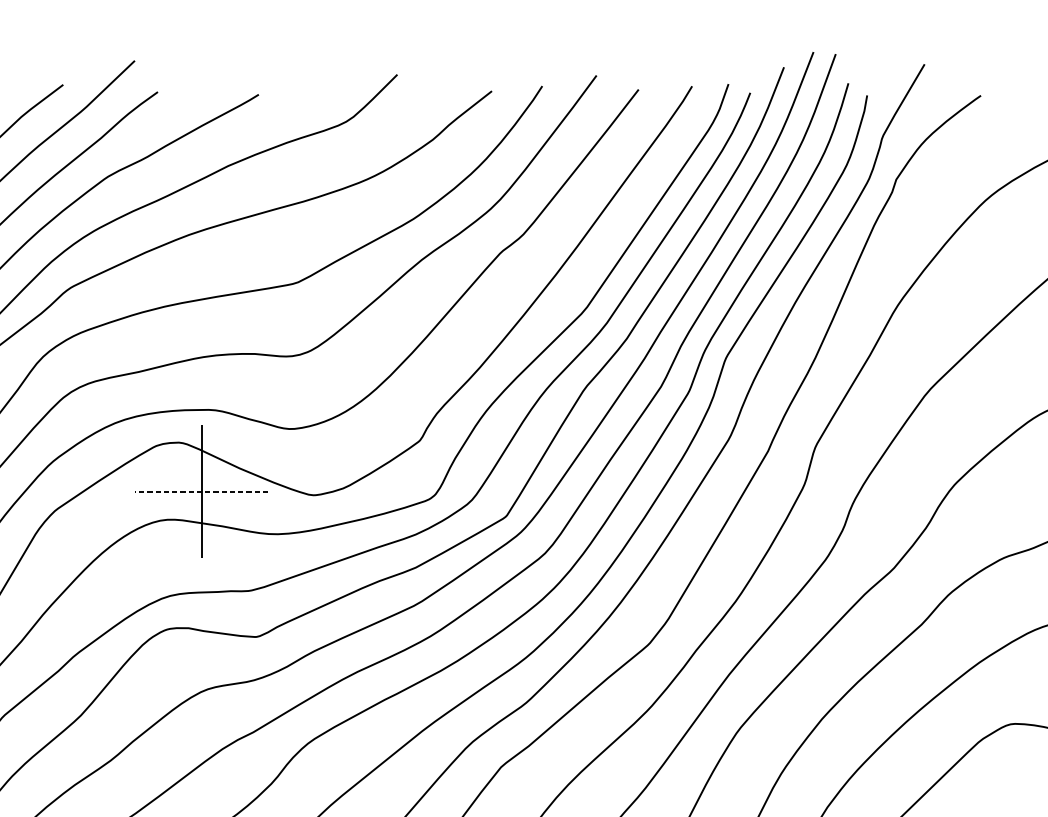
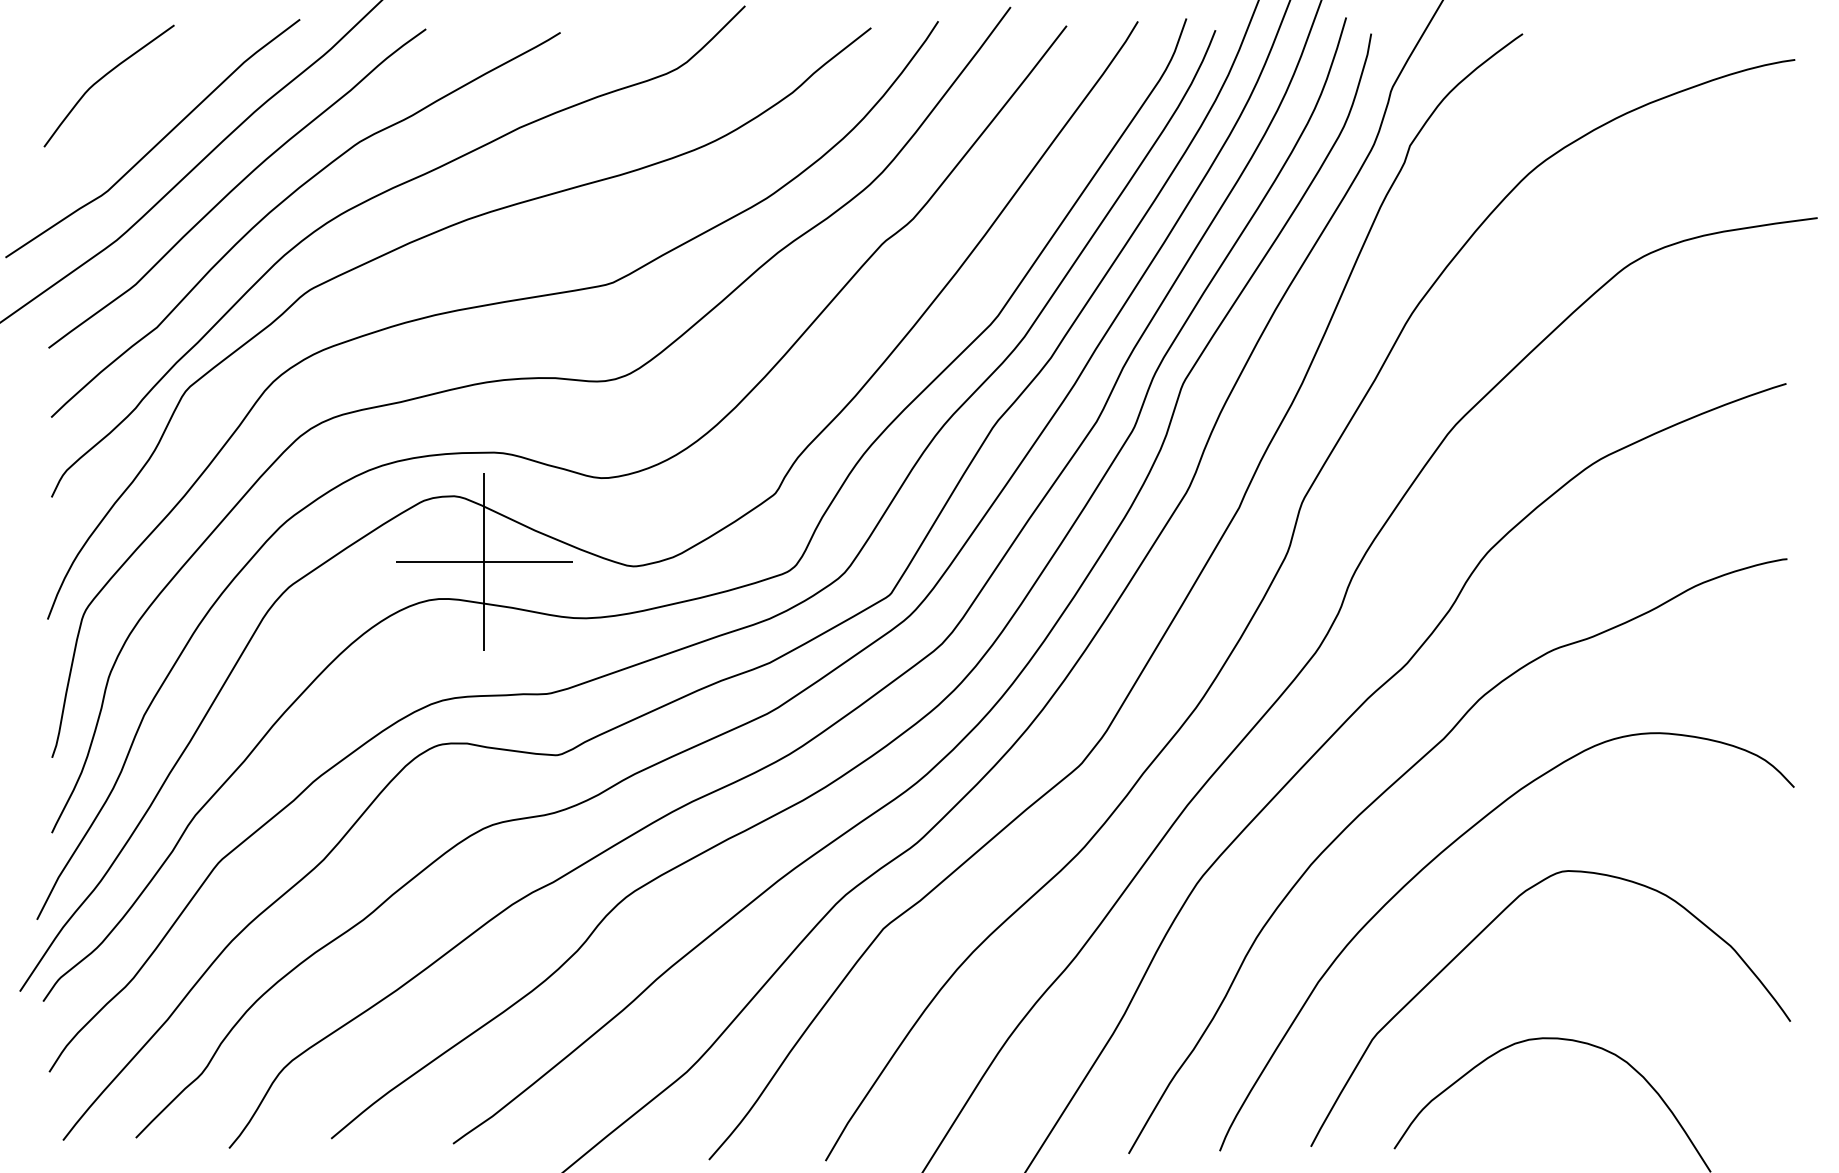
line: (201, 491) -> (484, 561), dashed -> solid

